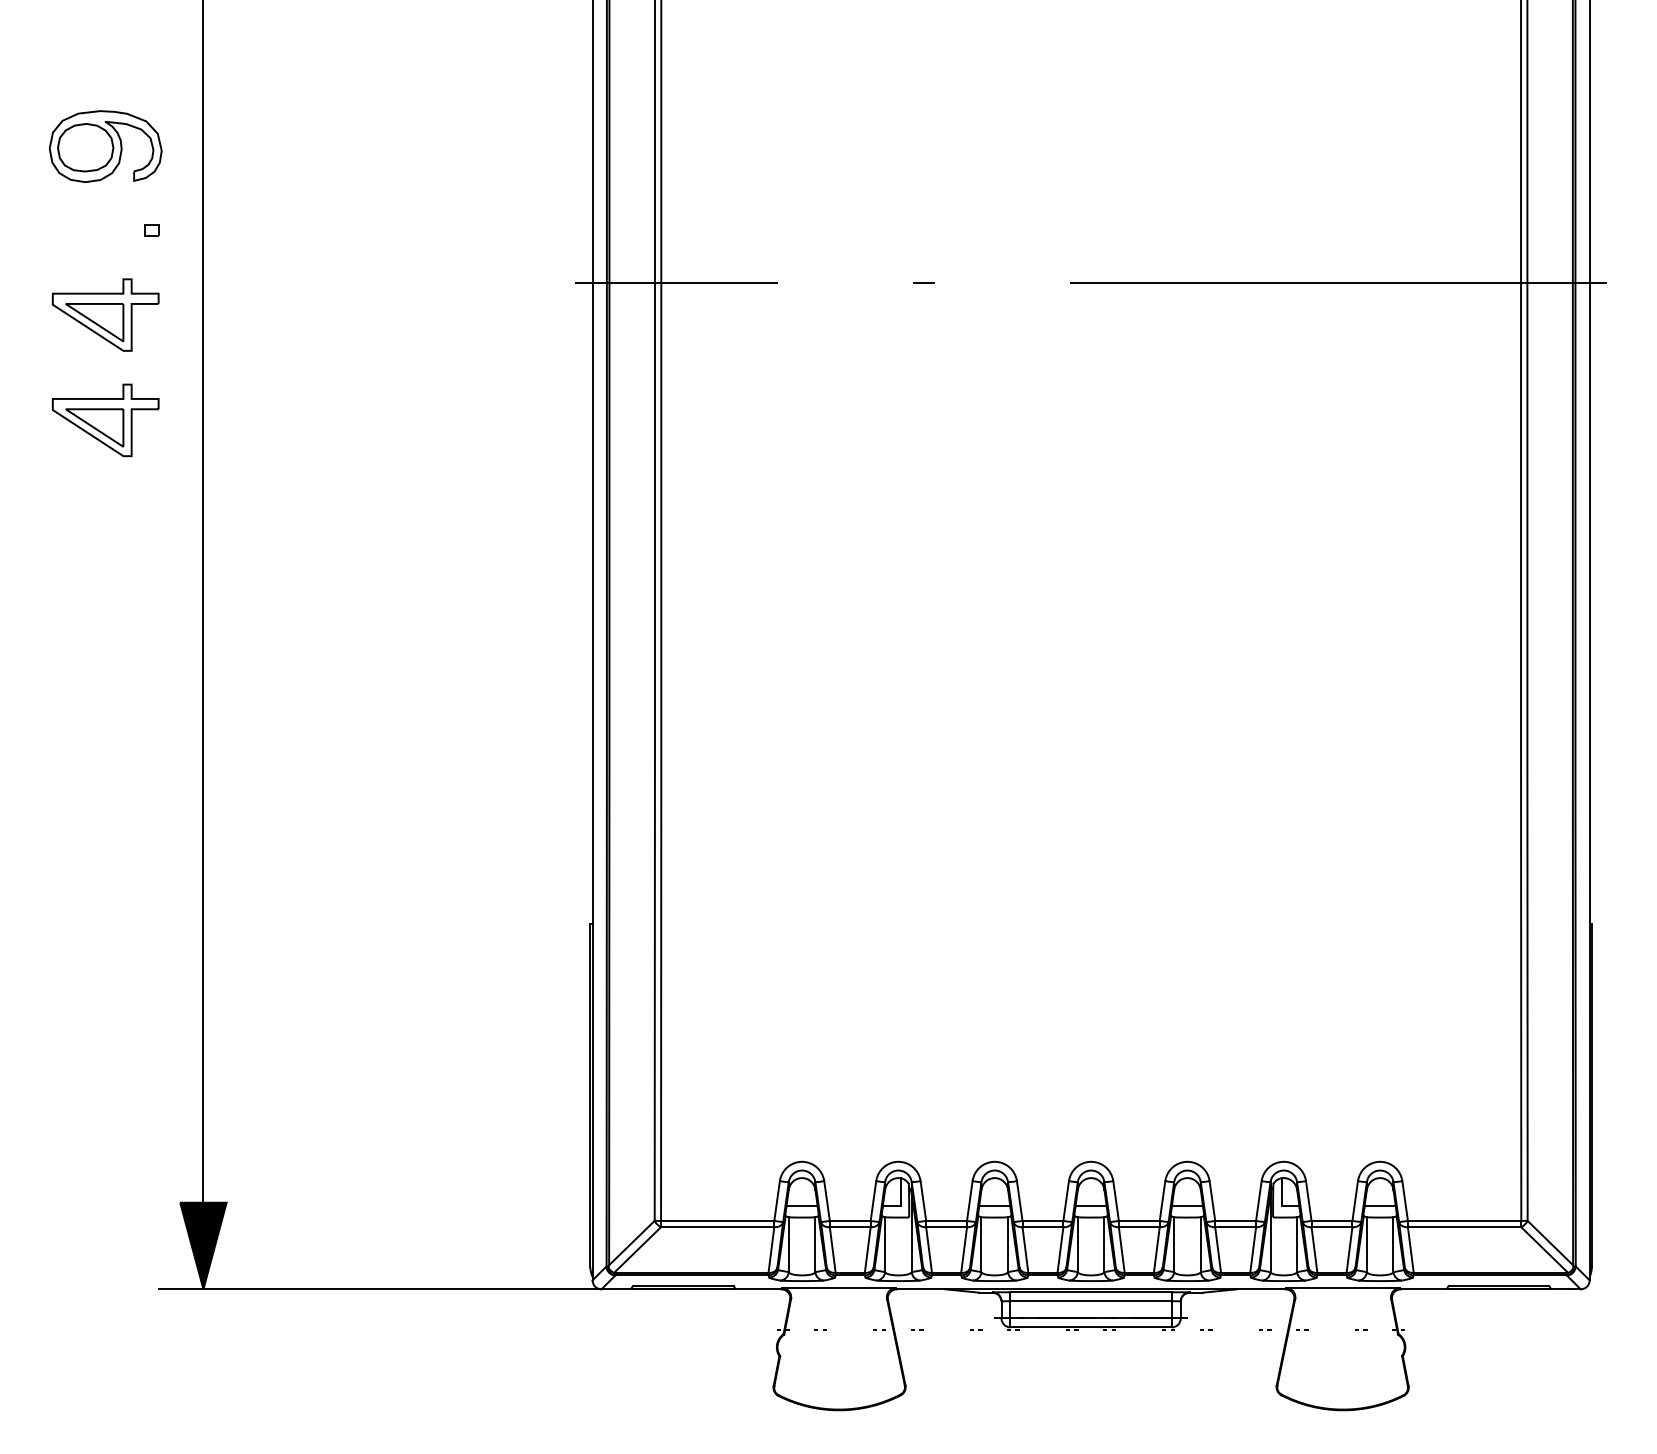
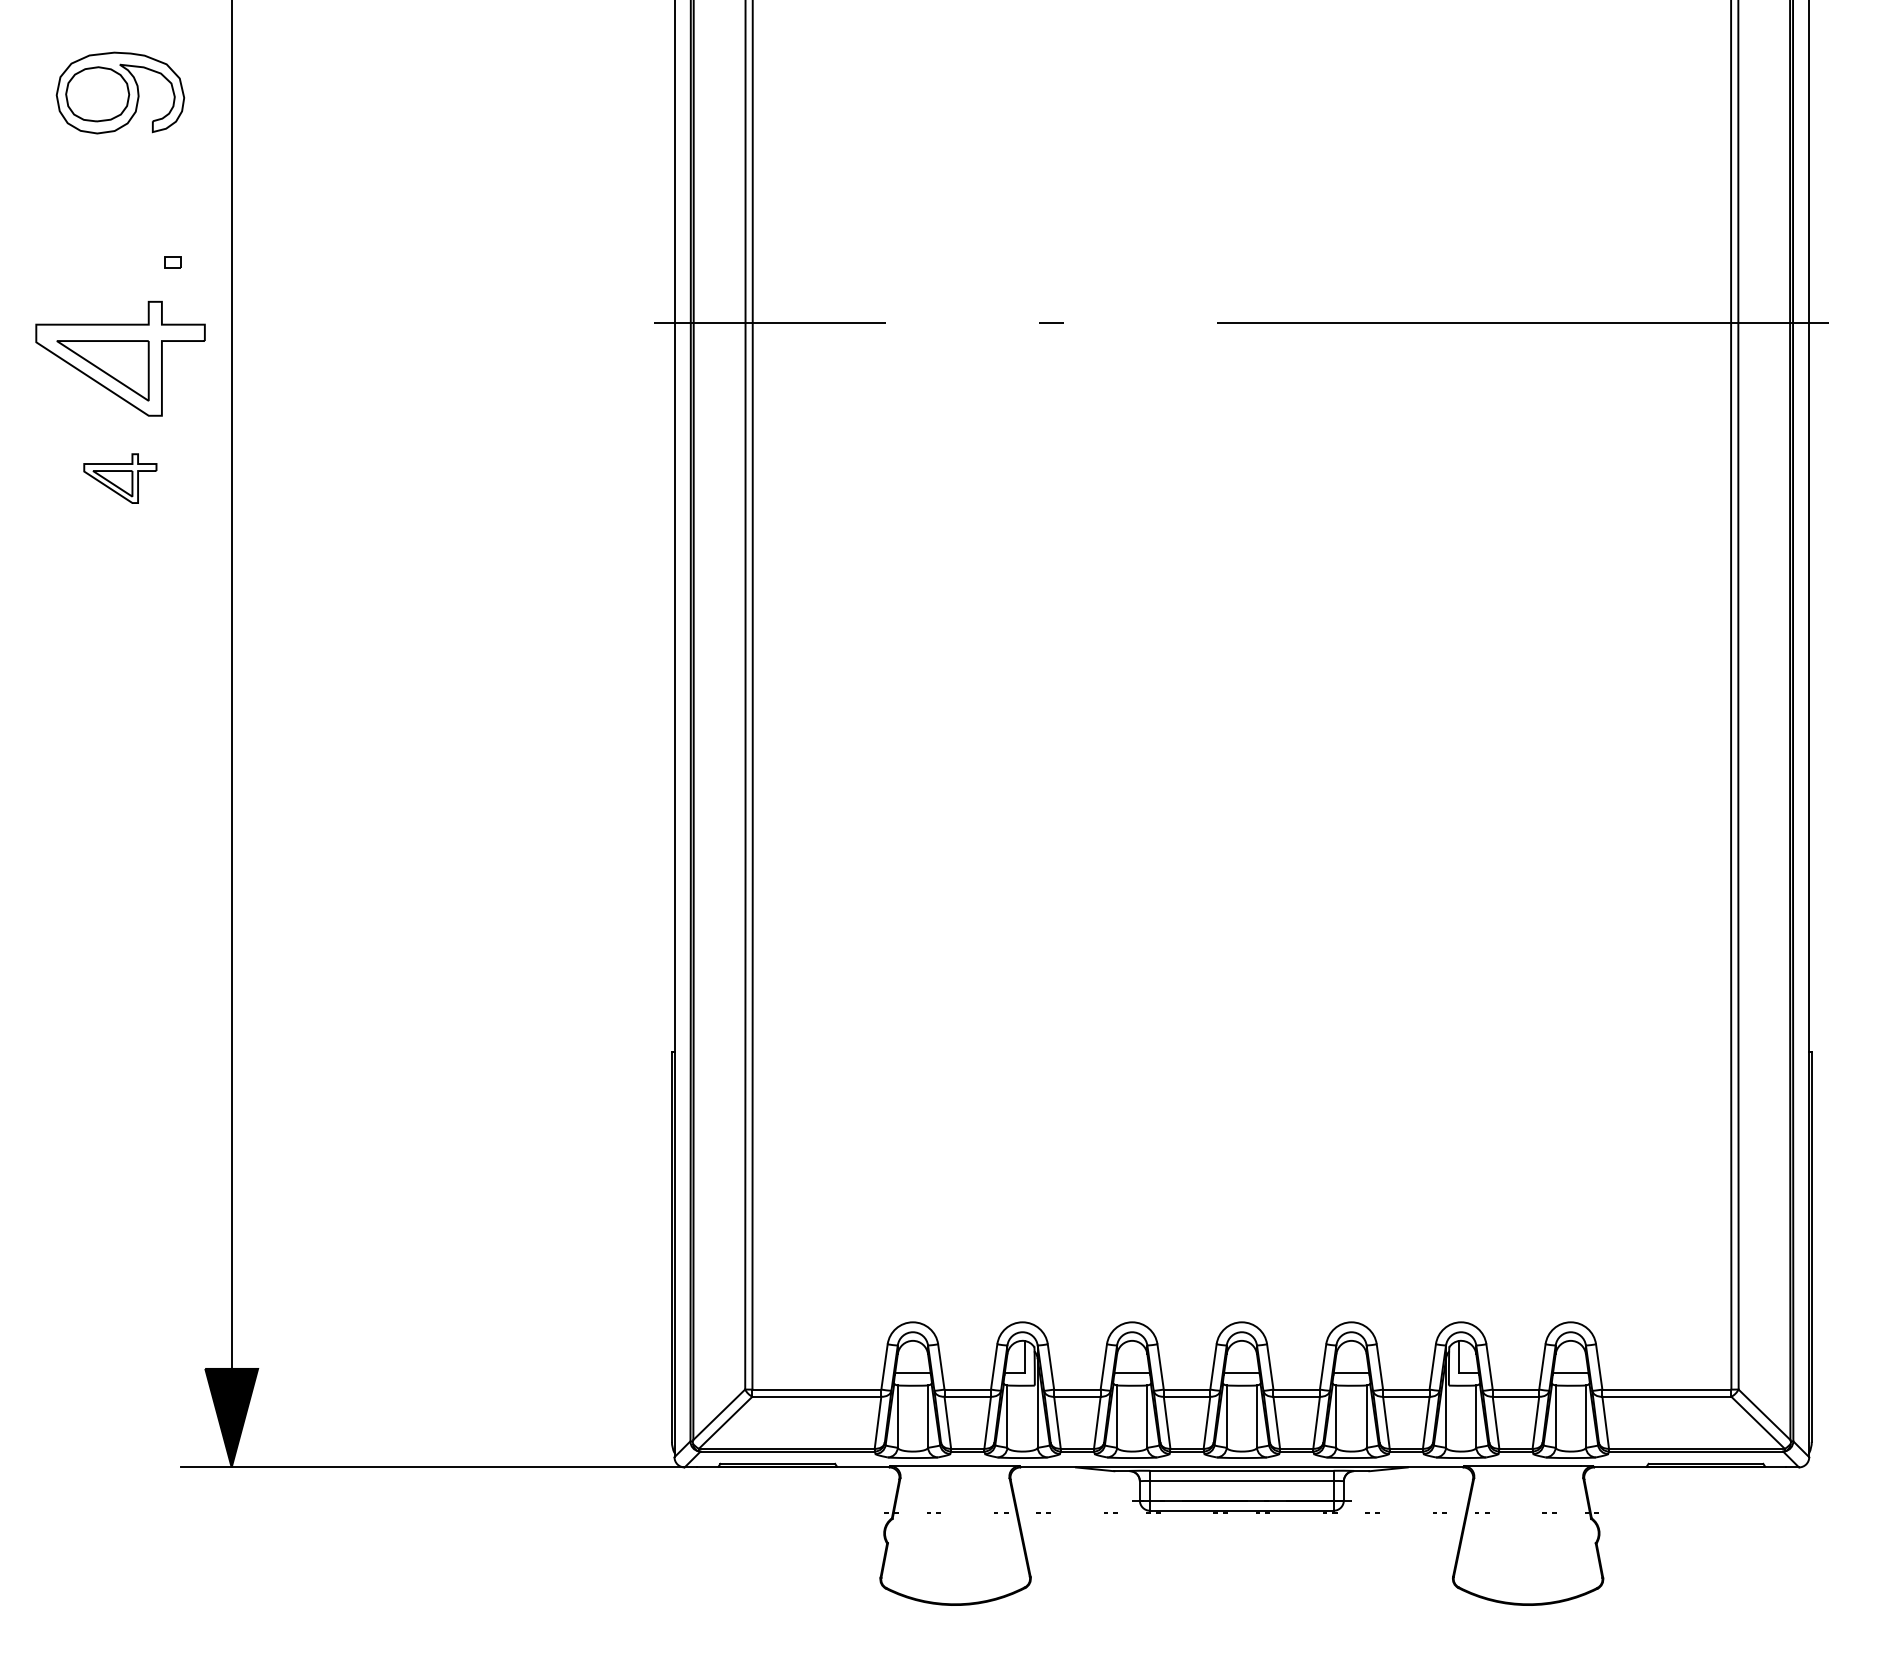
part: (105, 146) -> (120, 92), moved
part: (105, 314) -> (120, 358), size x1.4
part: (105, 420) -> (120, 478), size x0.6

